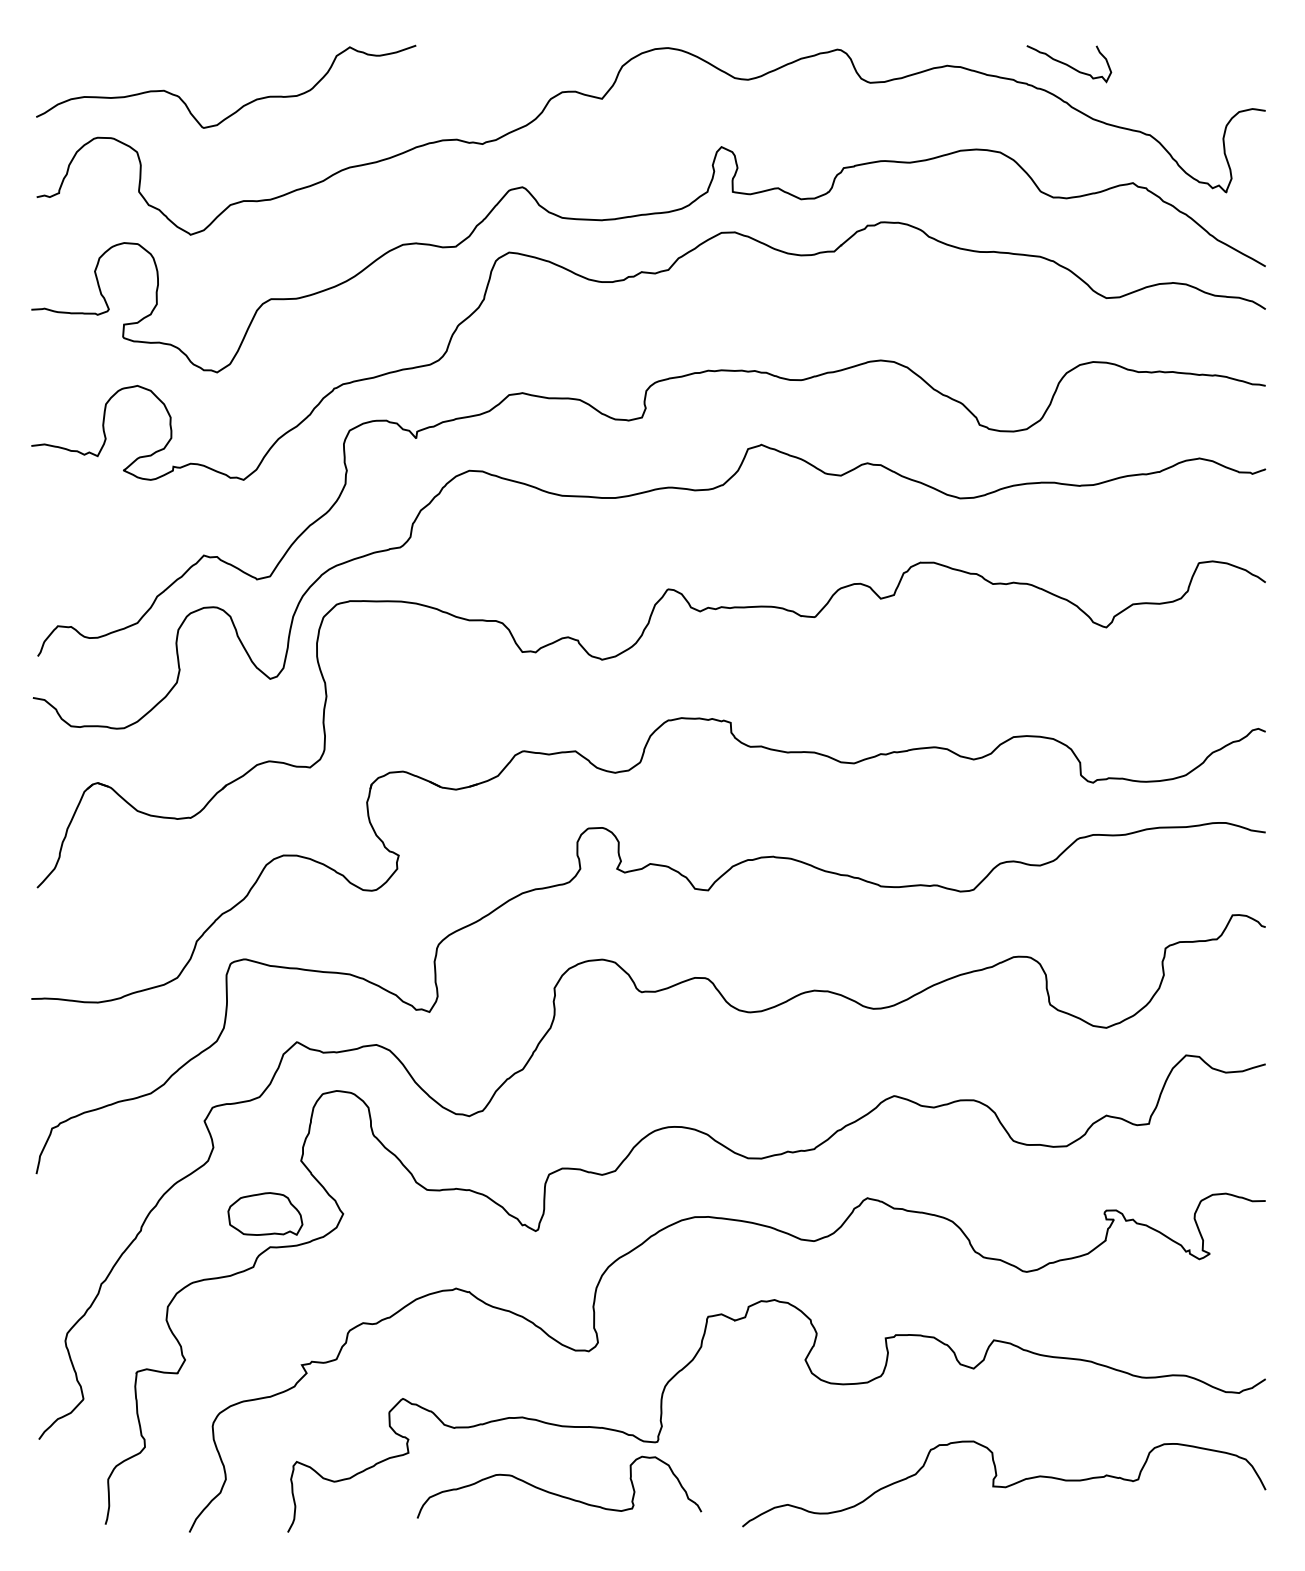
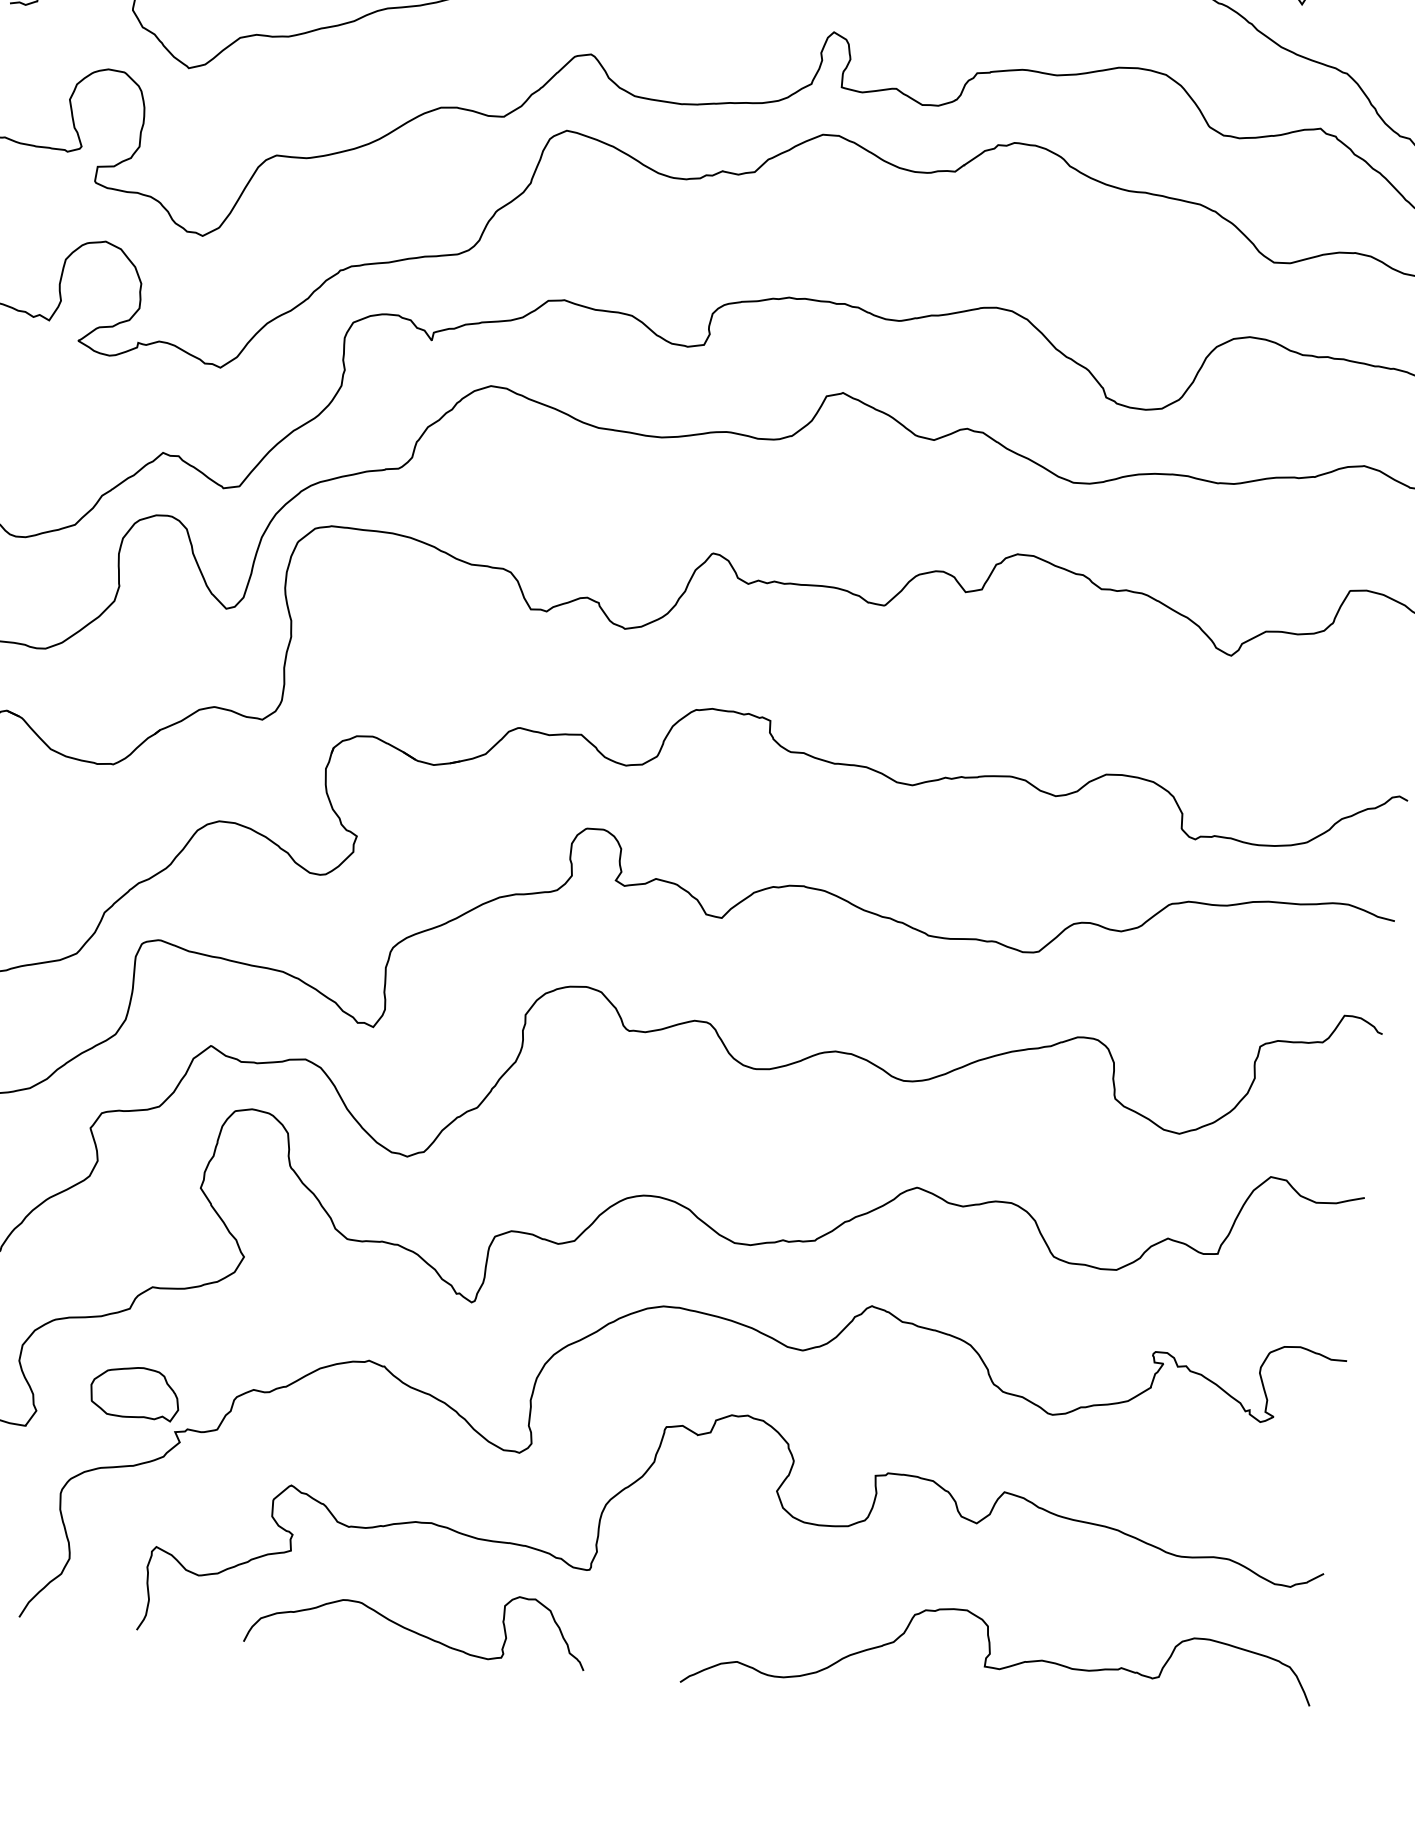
part: (265, 1213) -> (135, 1392), moved
curve: (556, 1493) -> (412, 1629), moved

